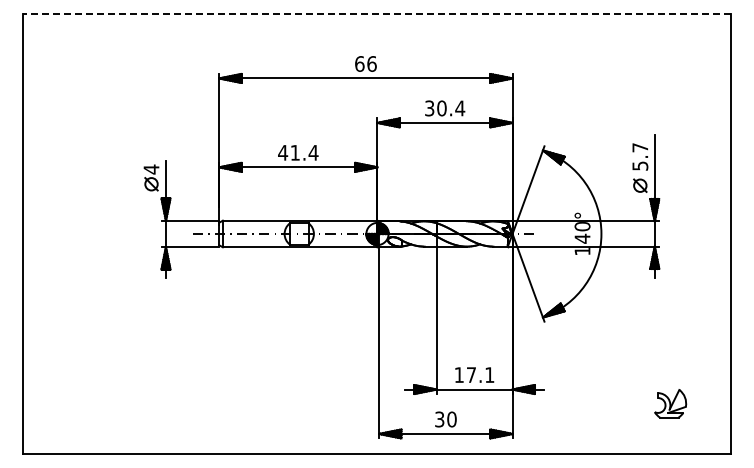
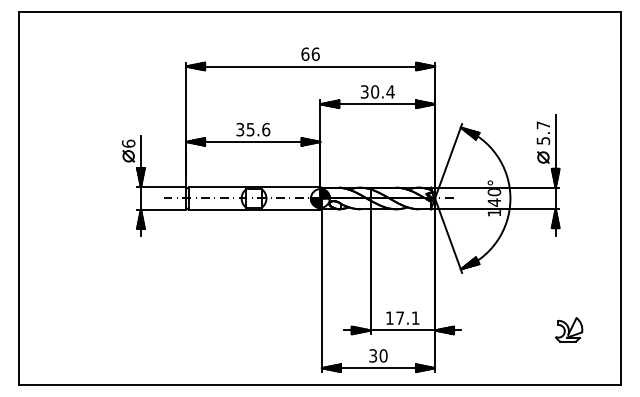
line: (376, 14) -> (319, 12), dashed -> solid
text: (298, 152) -> (253, 129), 41.4 -> 35.6
text: (151, 169) -> (128, 143), 4 -> 6
part: (670, 403) -> (569, 329), moved

